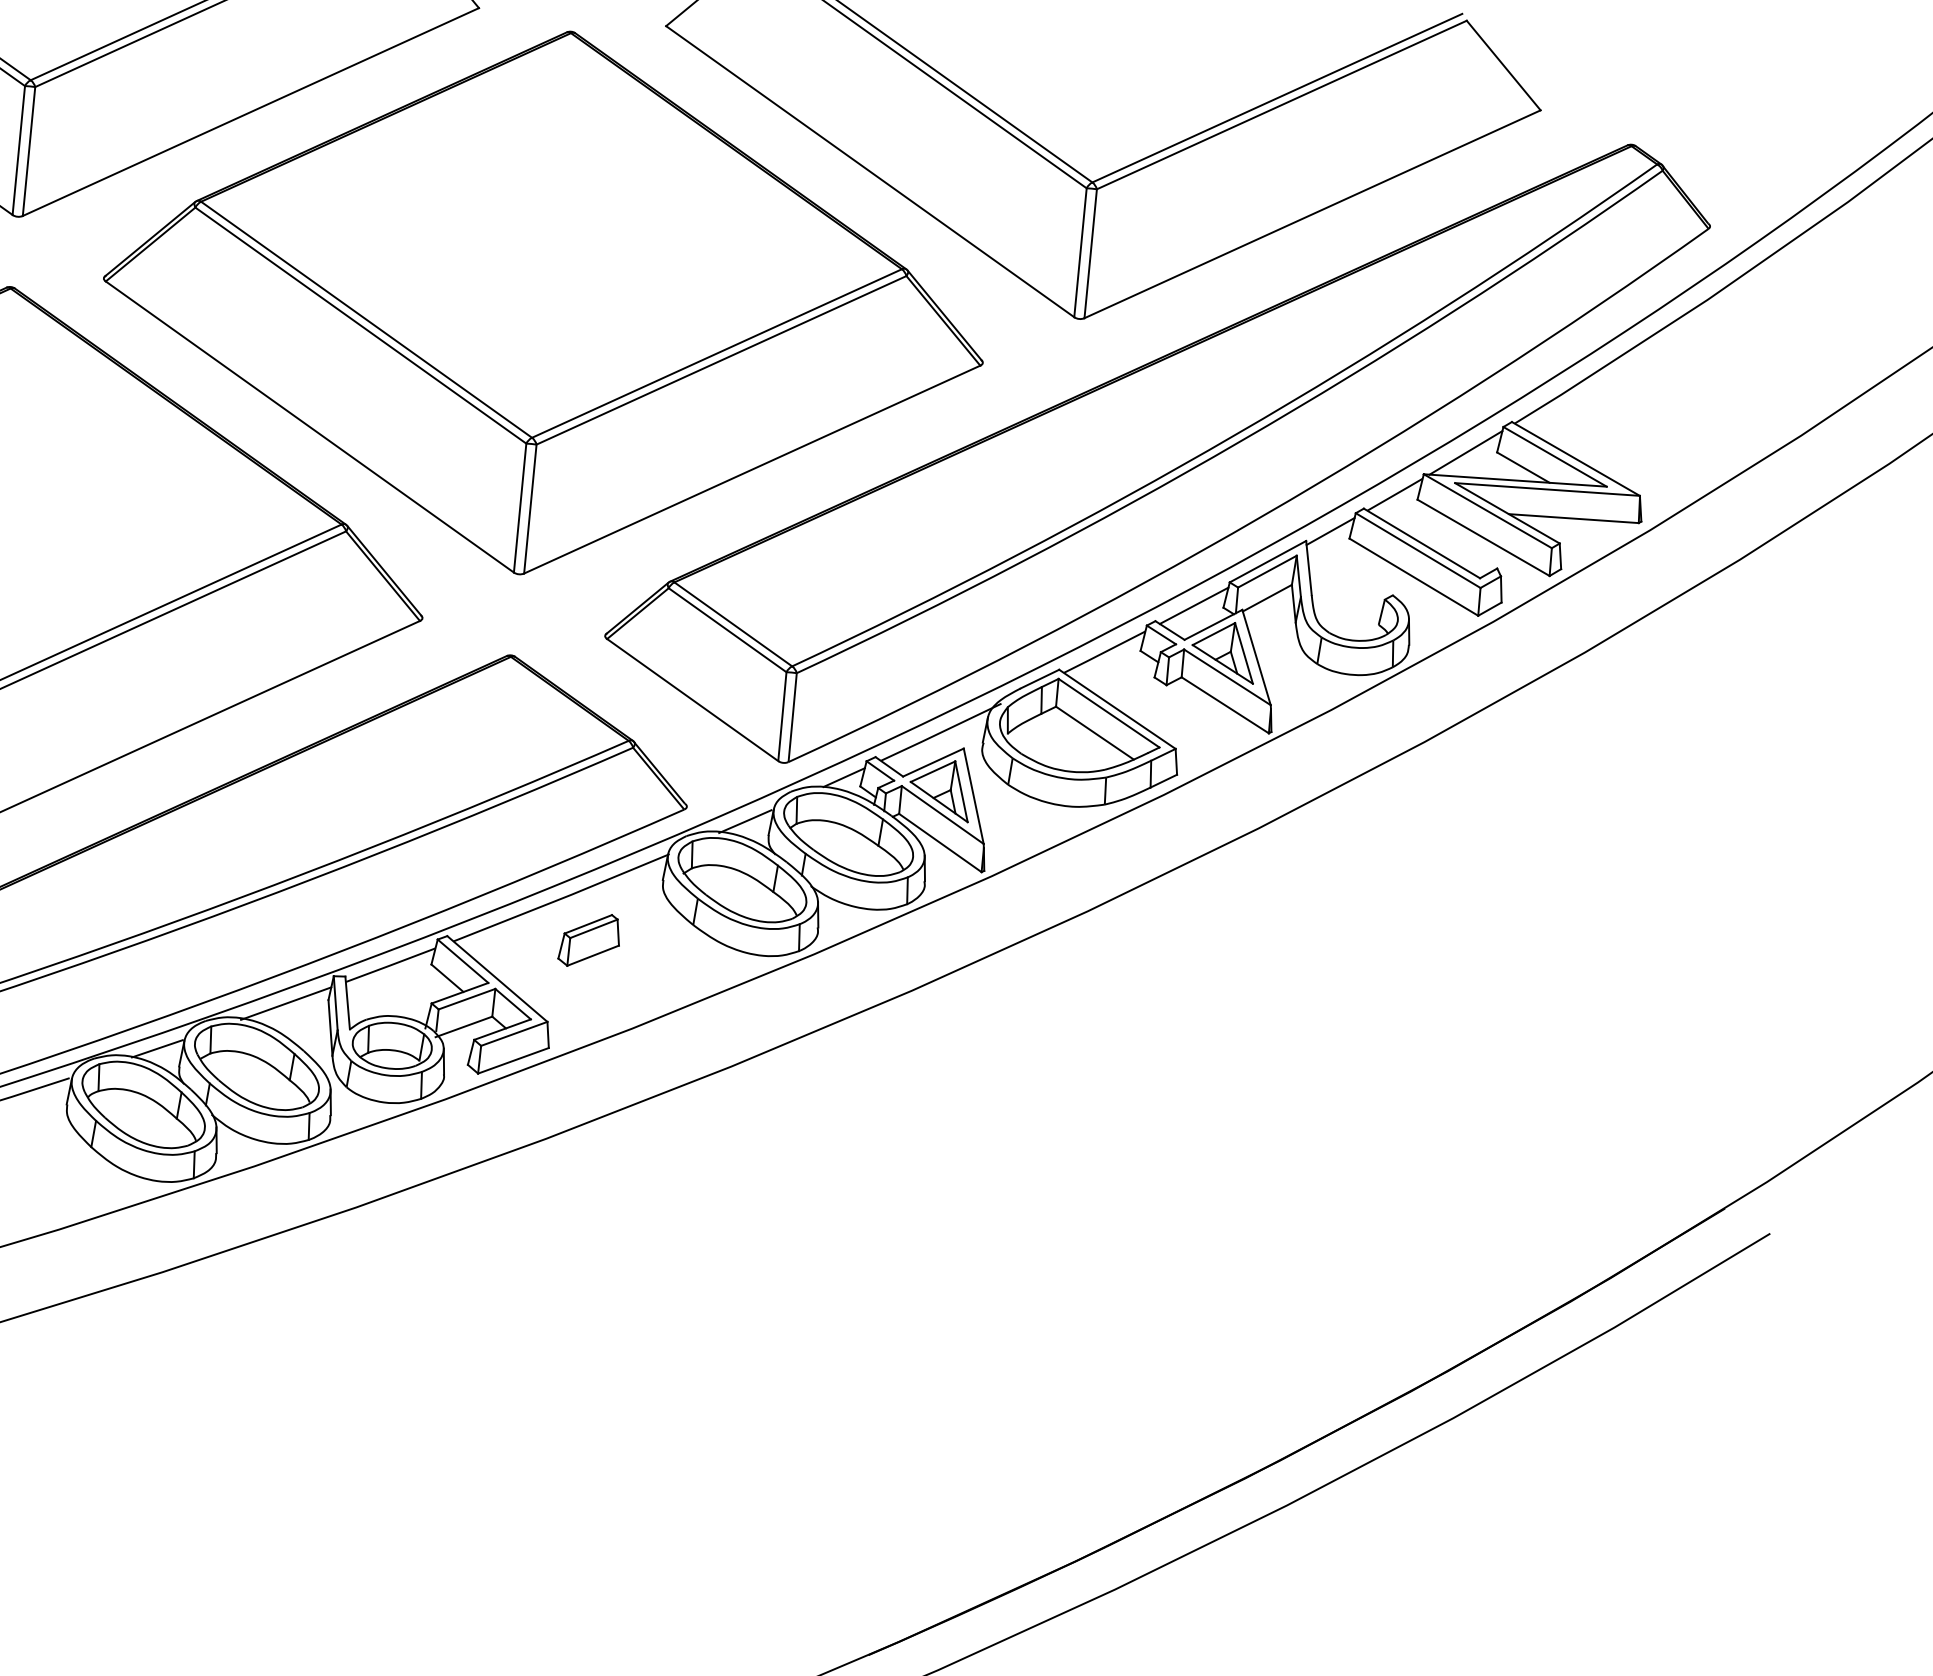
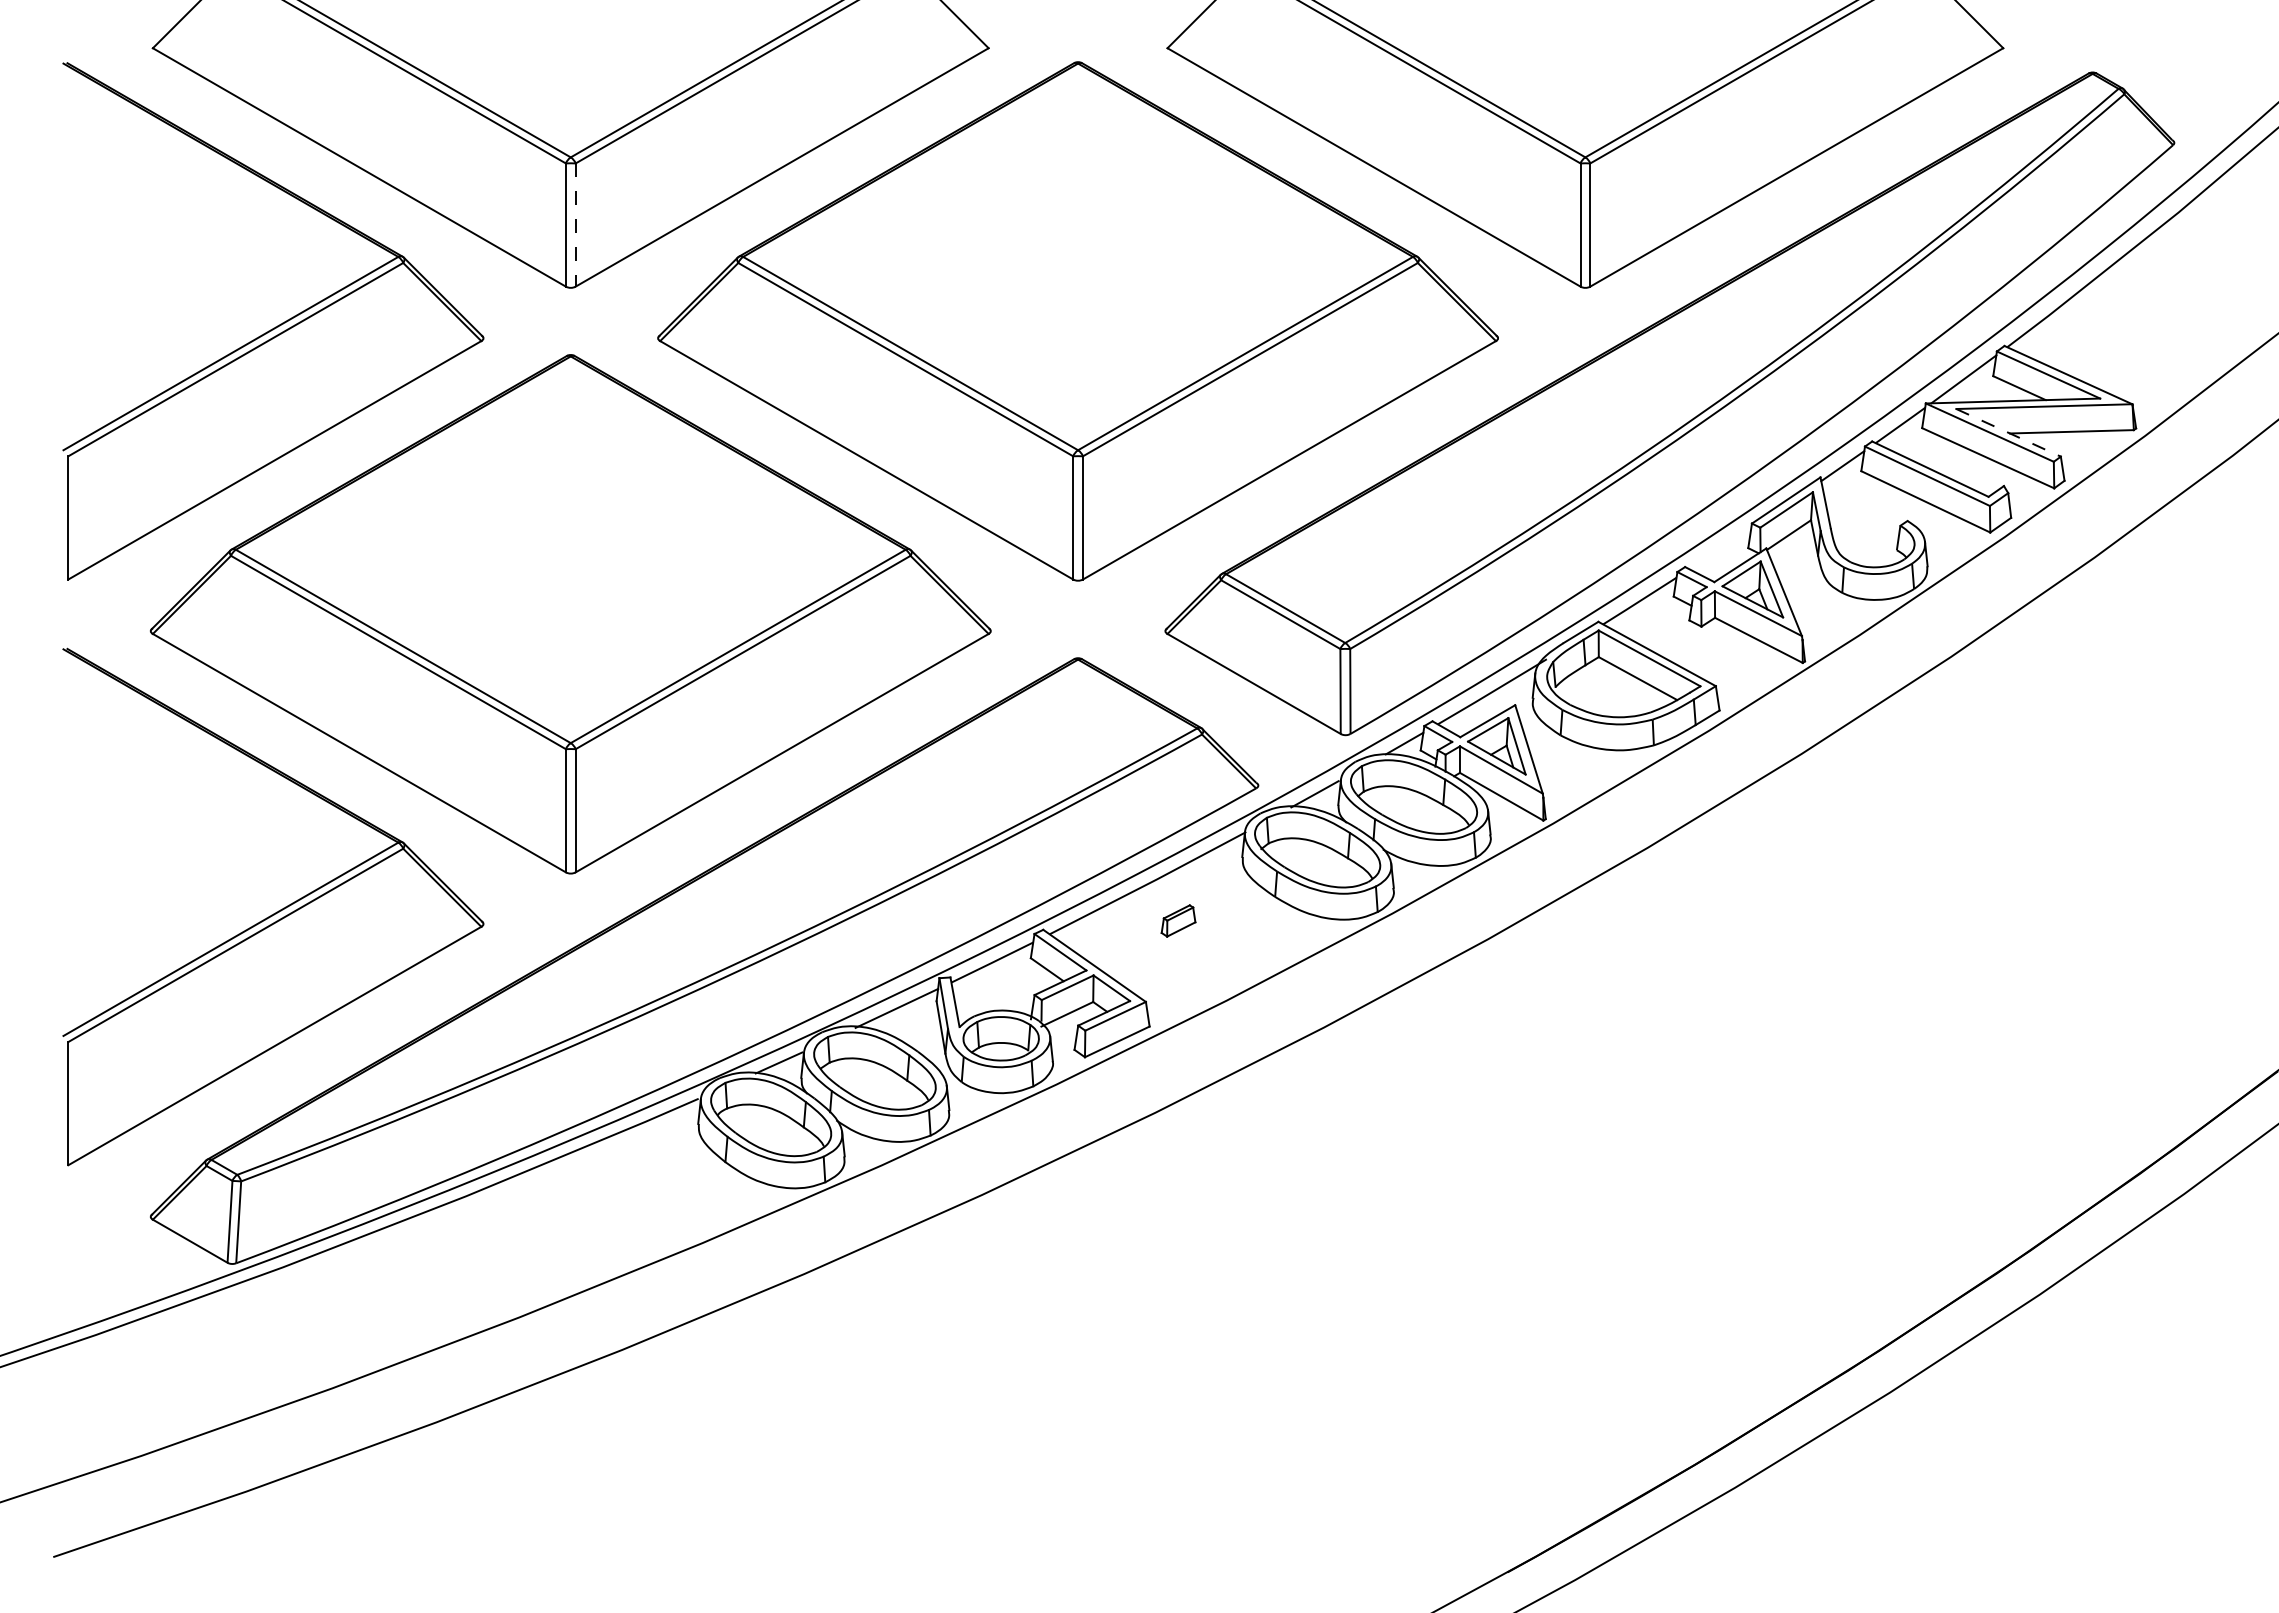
line: (28, 151) -> (575, 225), solid -> dashed
line: (1508, 514) -> (2009, 433), solid -> dashed
line: (1194, 605) -> (1720, 548), removed
part: (589, 939) -> (1178, 920), size x0.6

